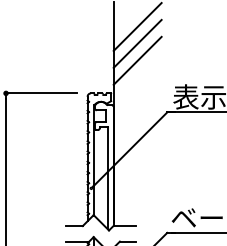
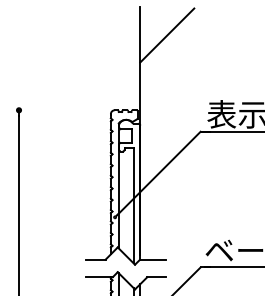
line: (137, 43) -> (167, 54), removed
line: (137, 60) -> (167, 73), removed
line: (41, 93) -> (59, 110), removed

